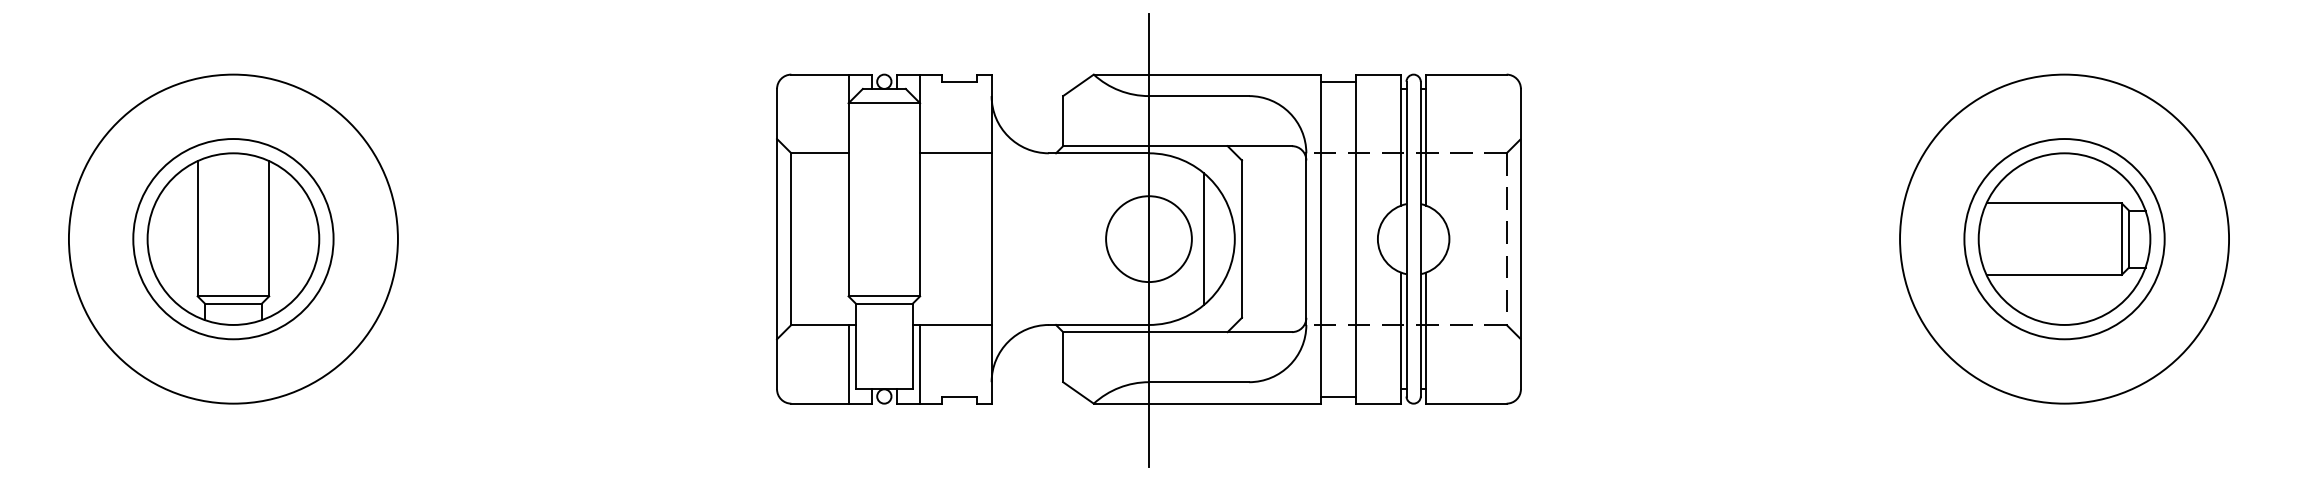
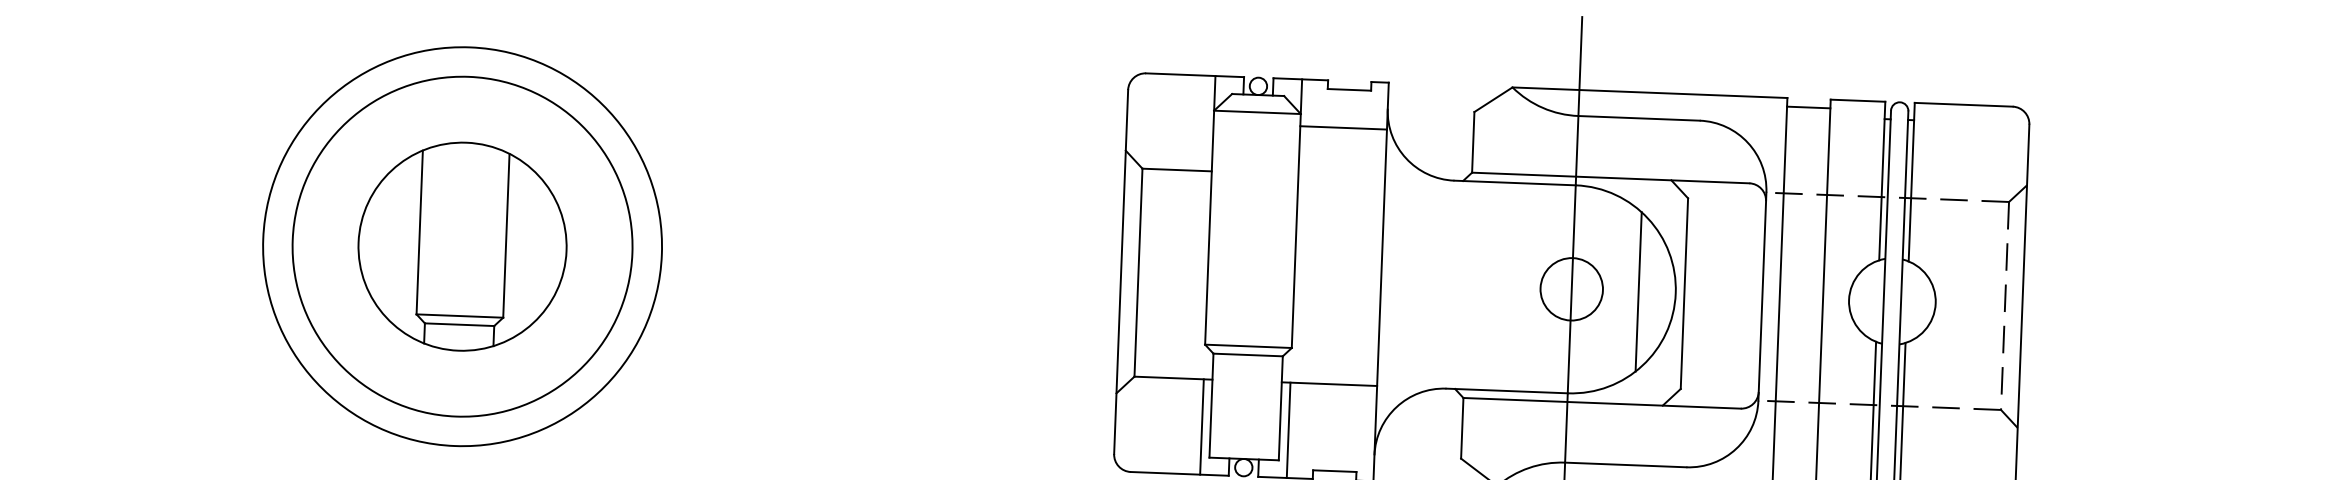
line: (955, 153) -> (1343, 128), moved
circle: (233, 239) -> (462, 247), size x1.4
circle: (1148, 239) -> (1571, 289), size x0.6

